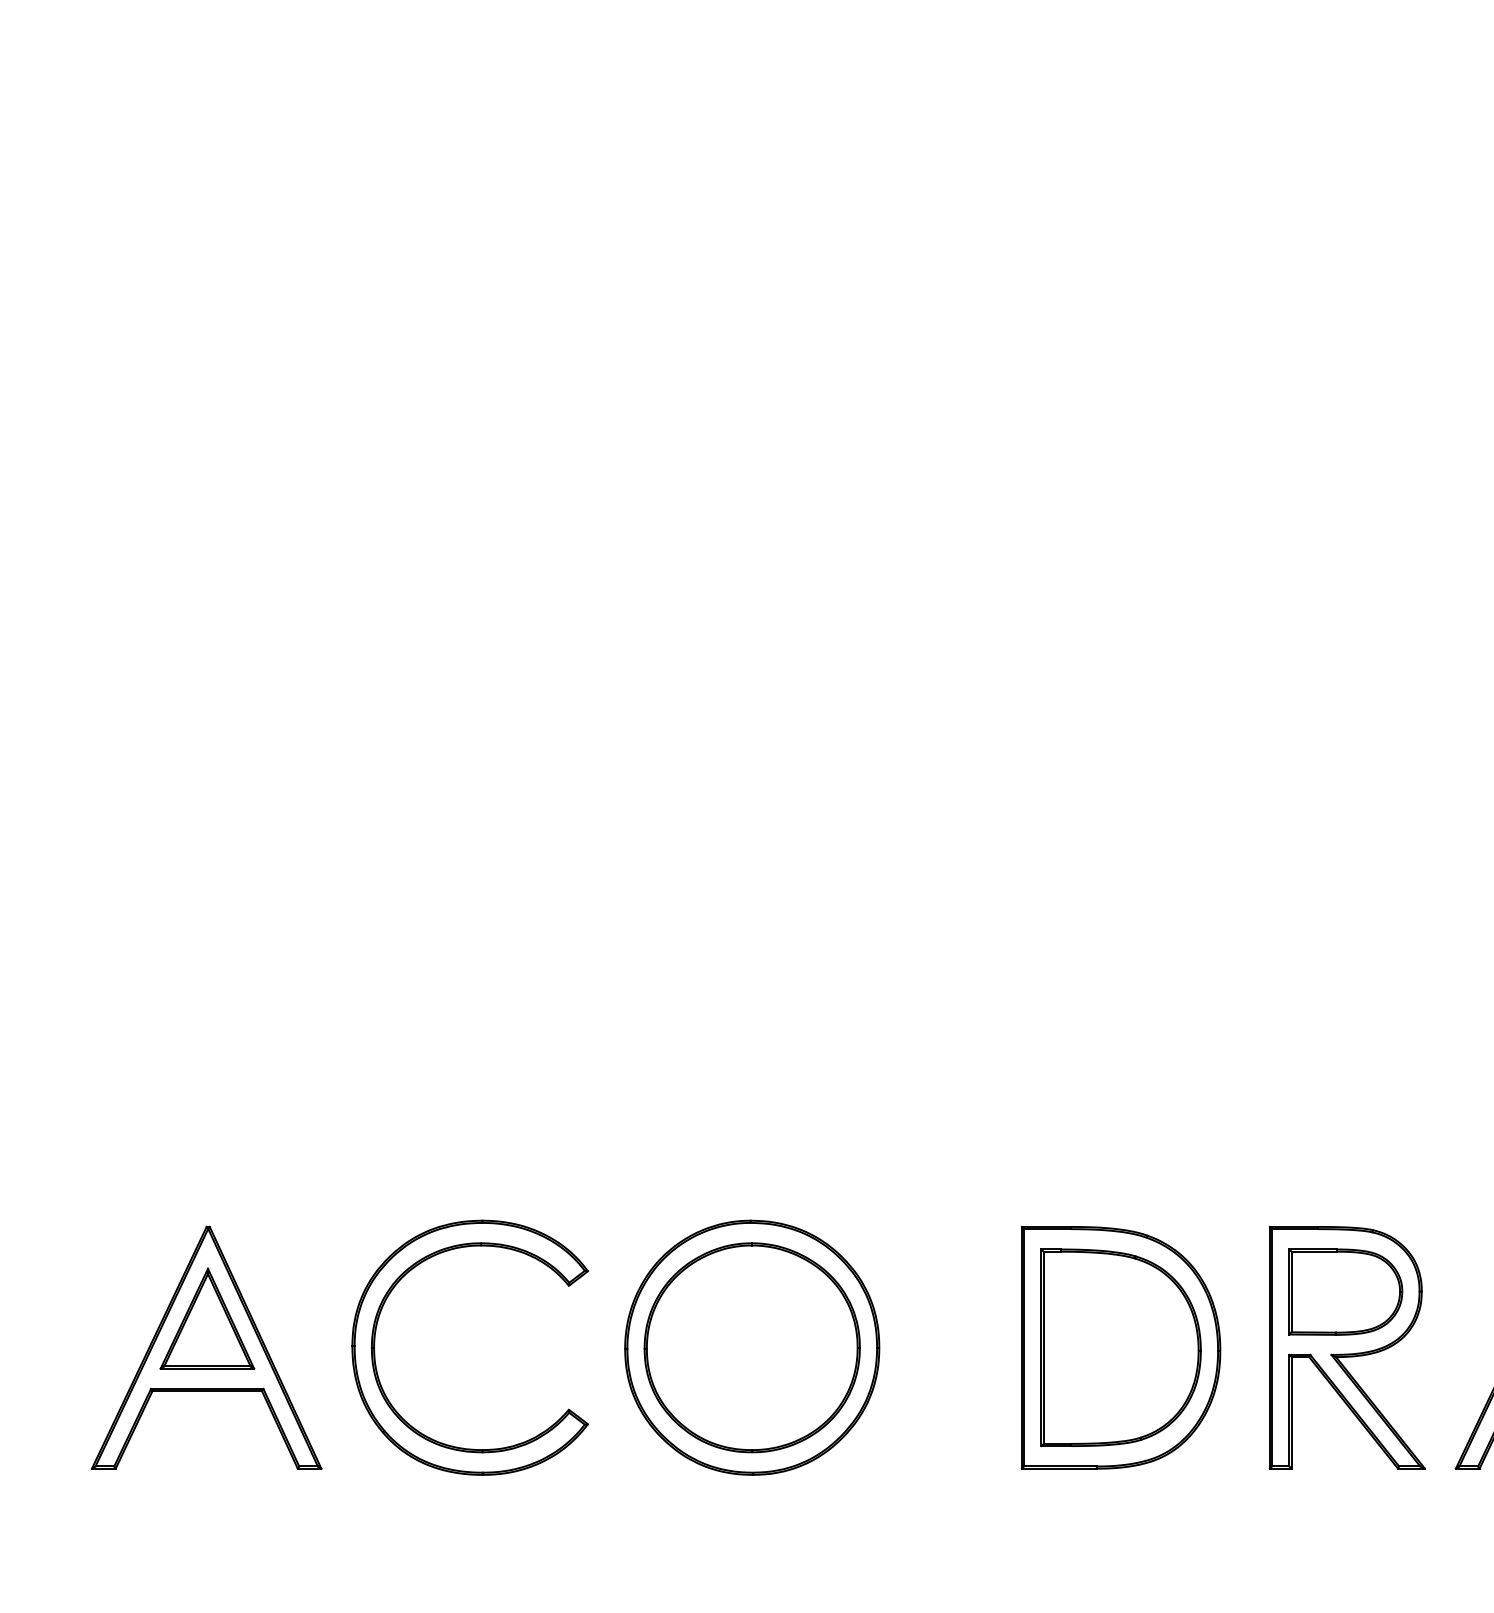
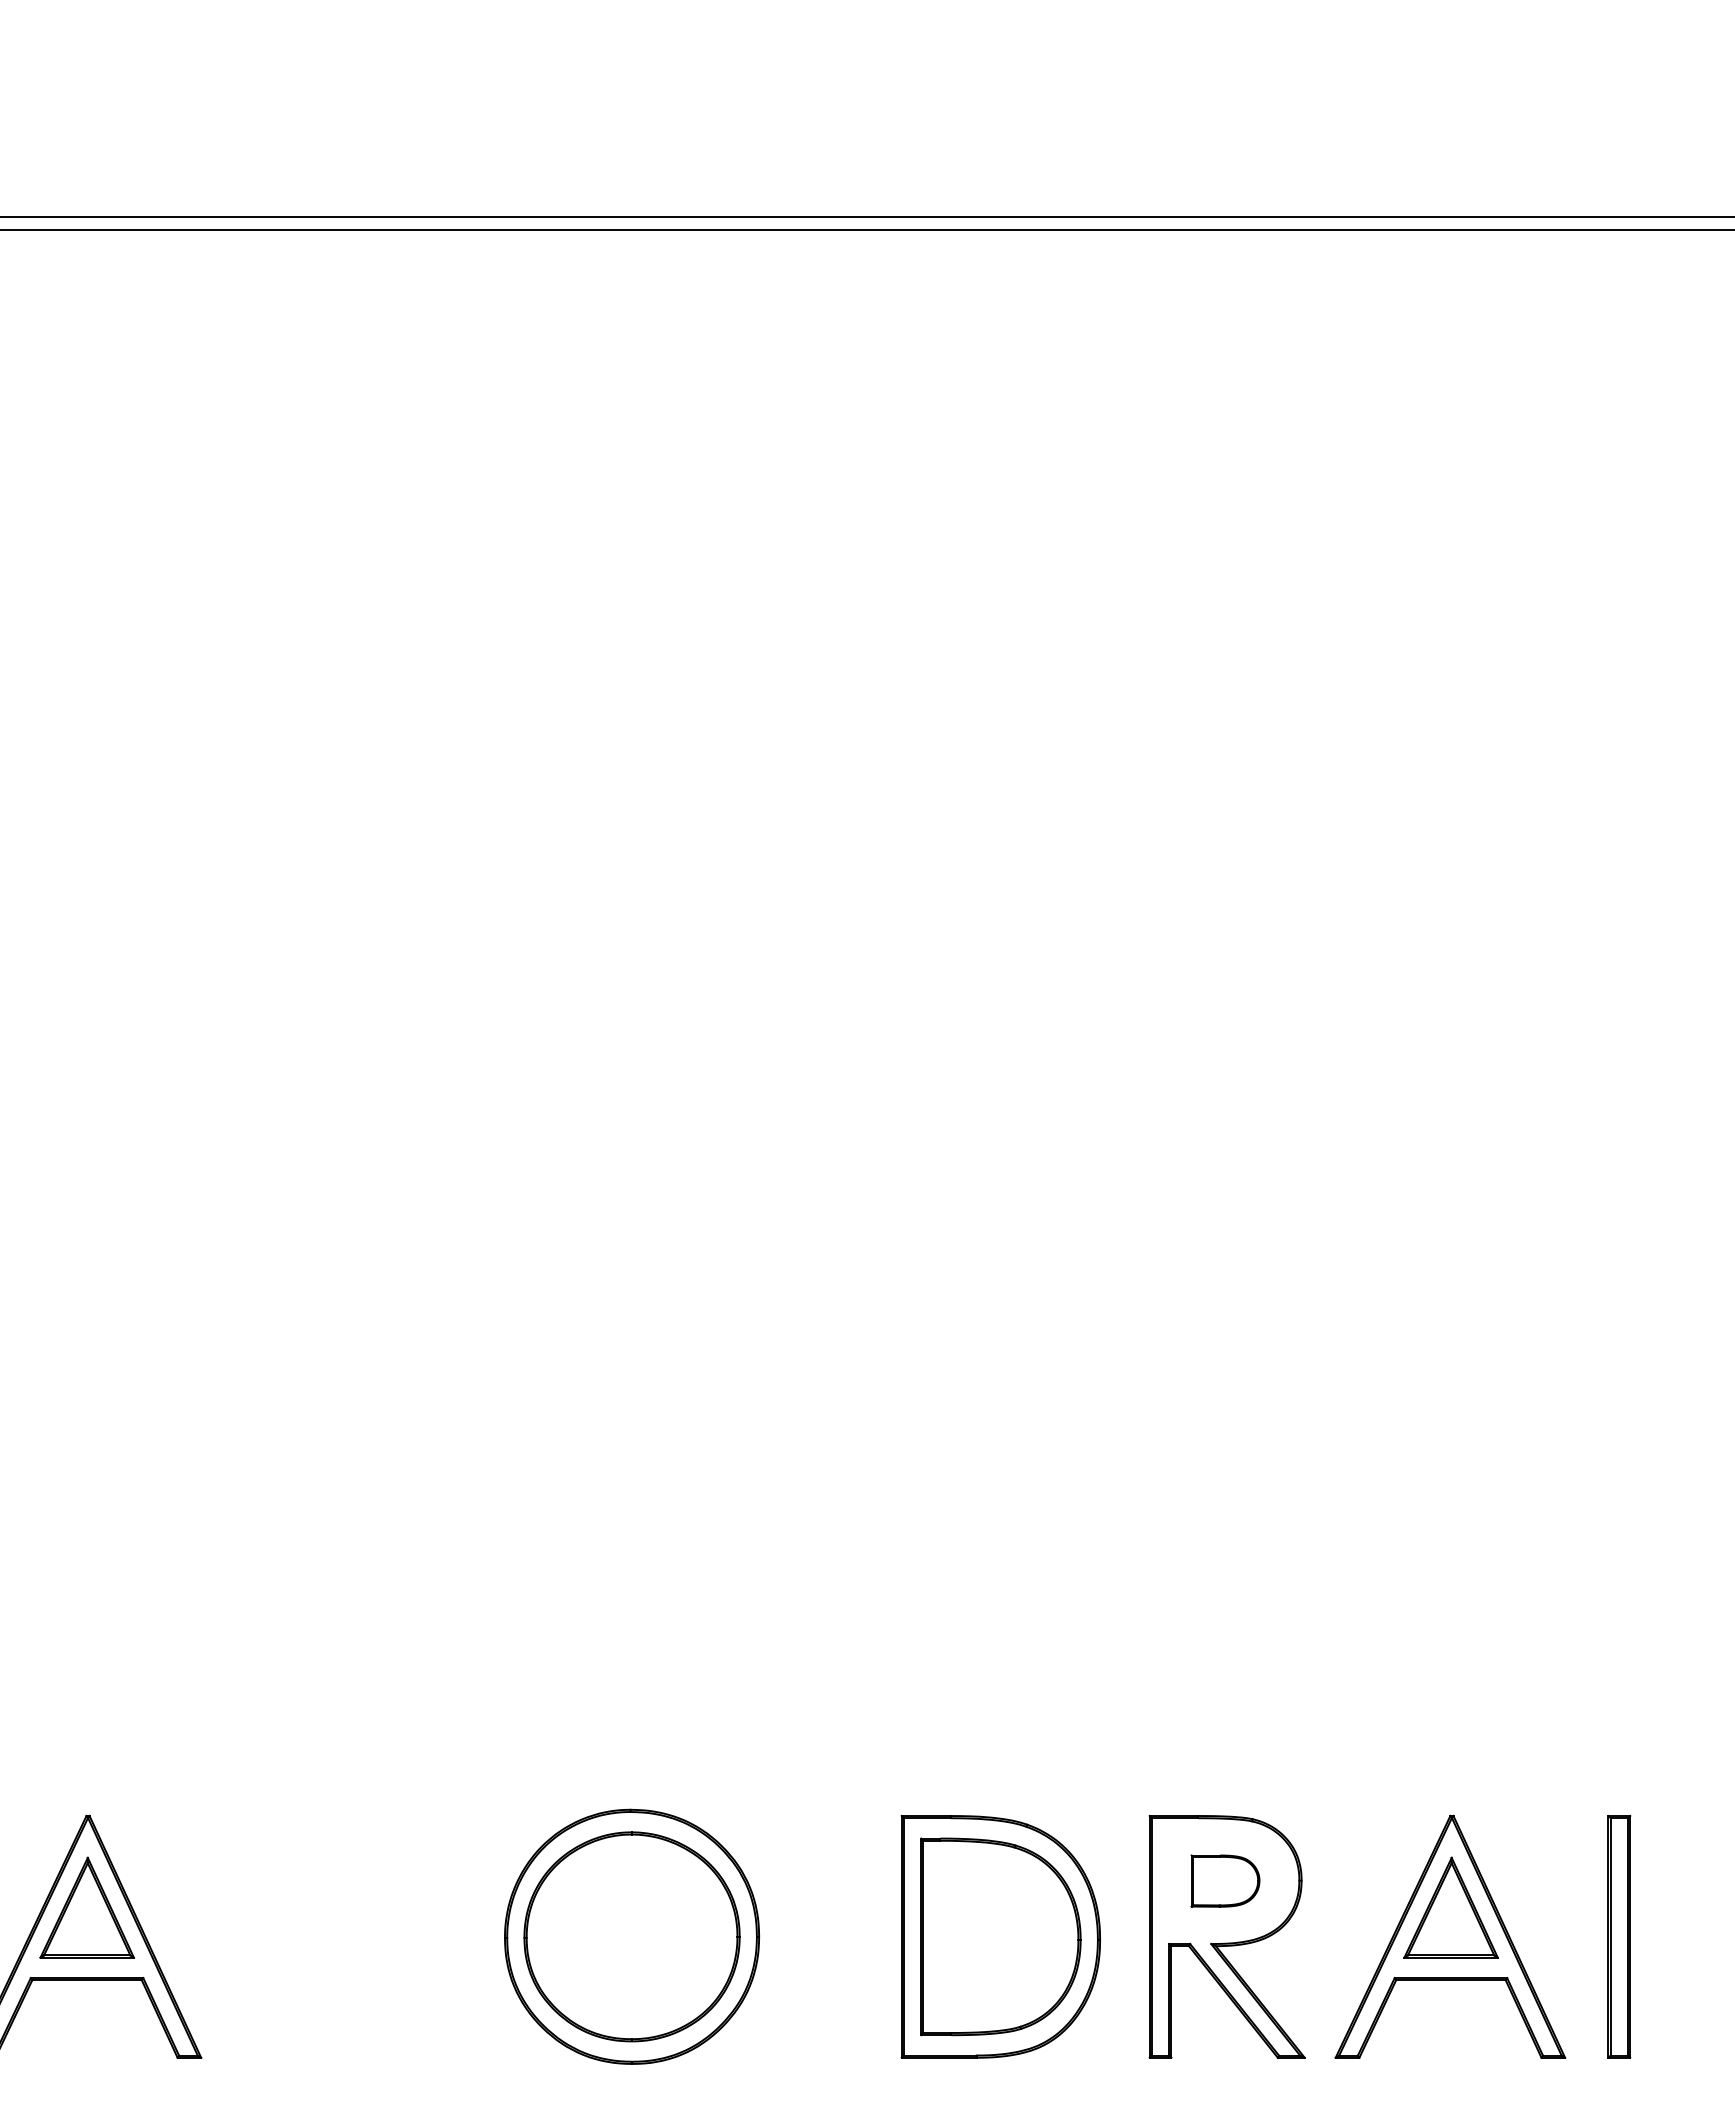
part: (1345, 1291) -> (1225, 1880), size x0.6
part: (375, 1339) -> (255, 1928), removed

